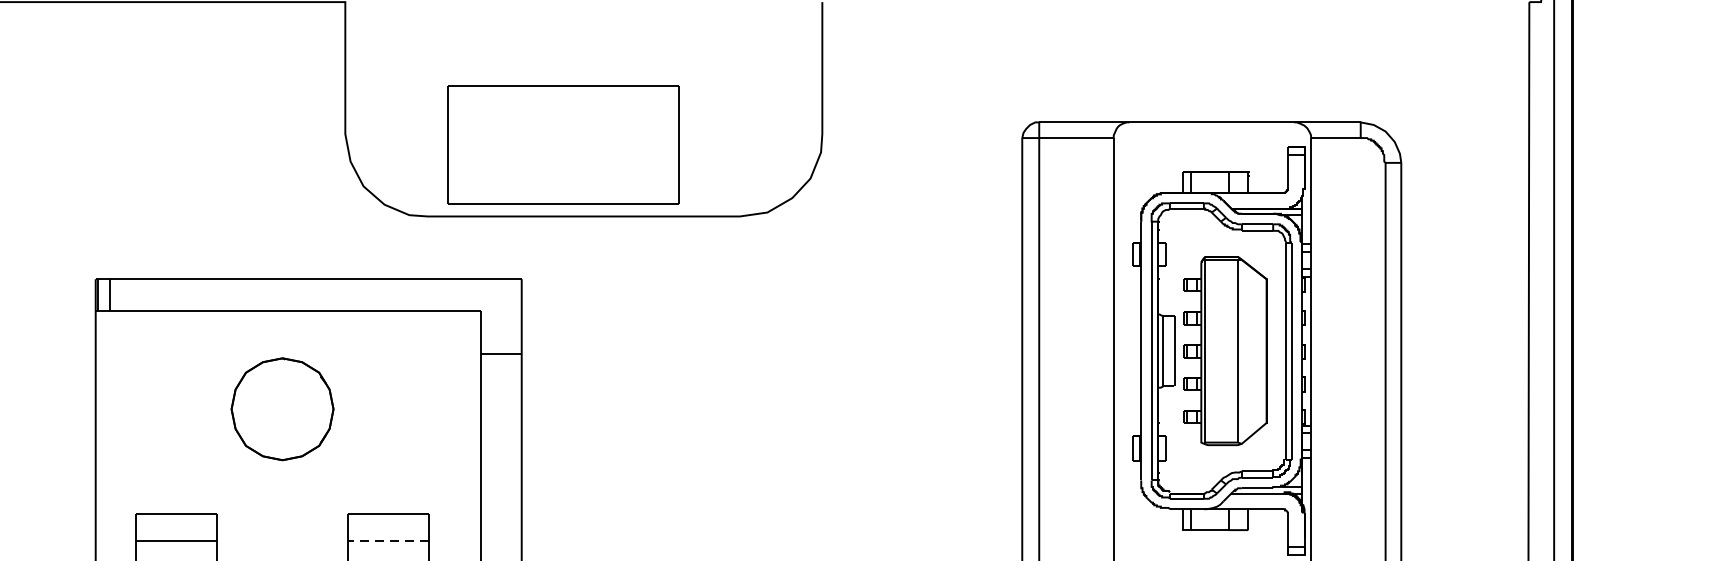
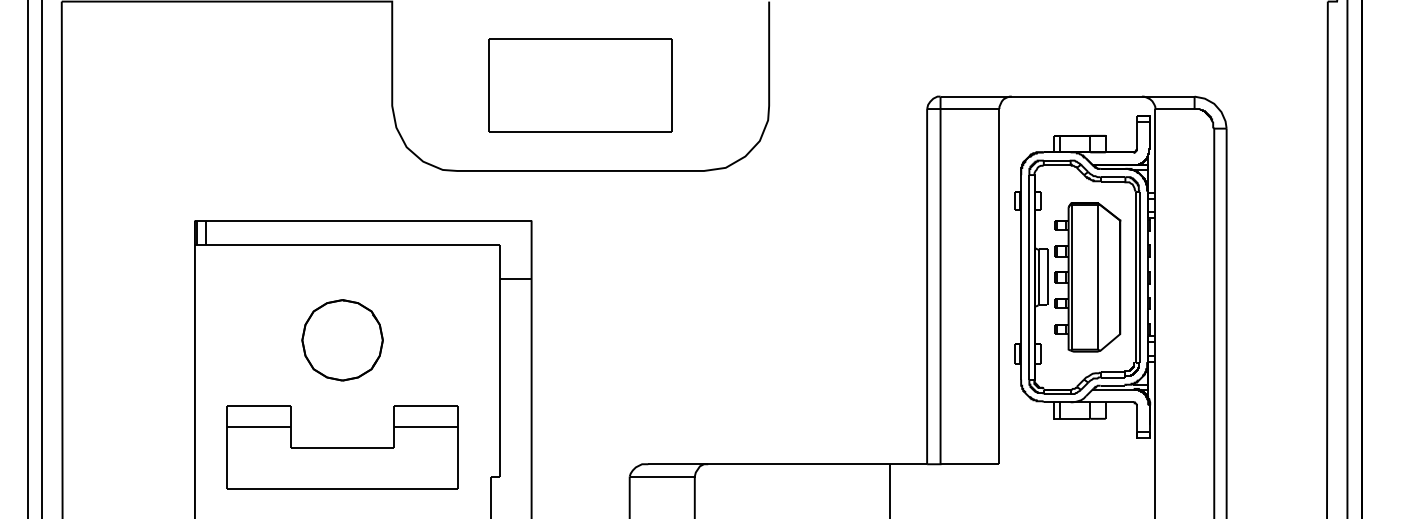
part: (563, 145) -> (580, 85), moved
part: (282, 409) -> (342, 340), moved
line: (387, 541) -> (425, 427), dashed -> solid

